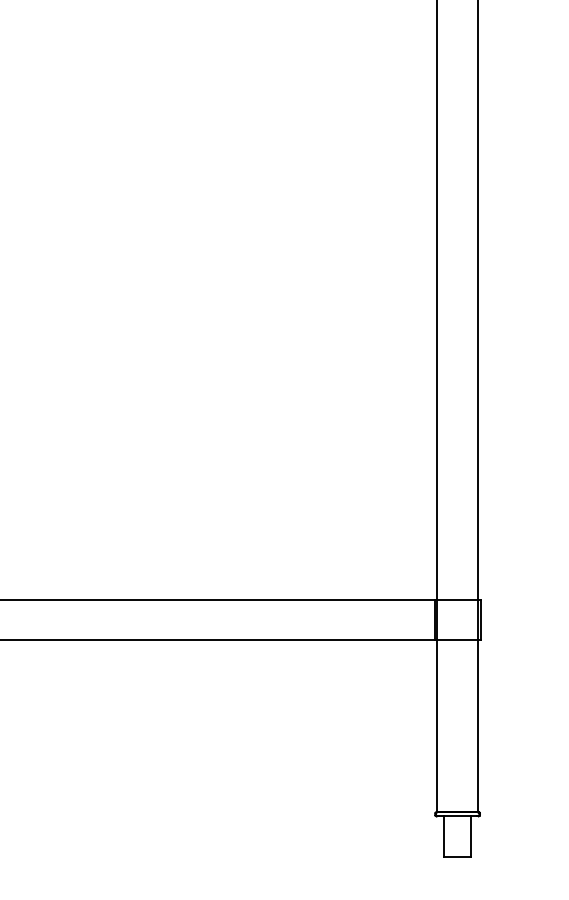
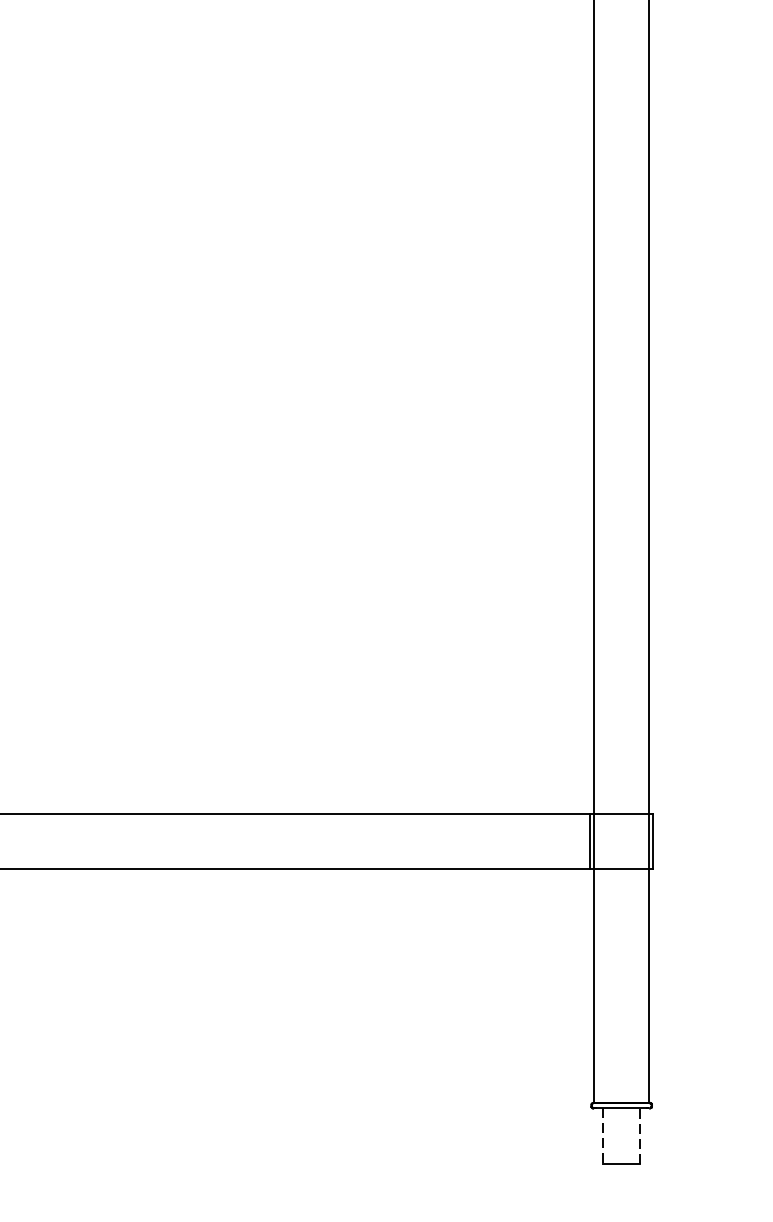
line: (471, 836) -> (640, 1135), solid -> dashed
line: (444, 837) -> (603, 1137), solid -> dashed

